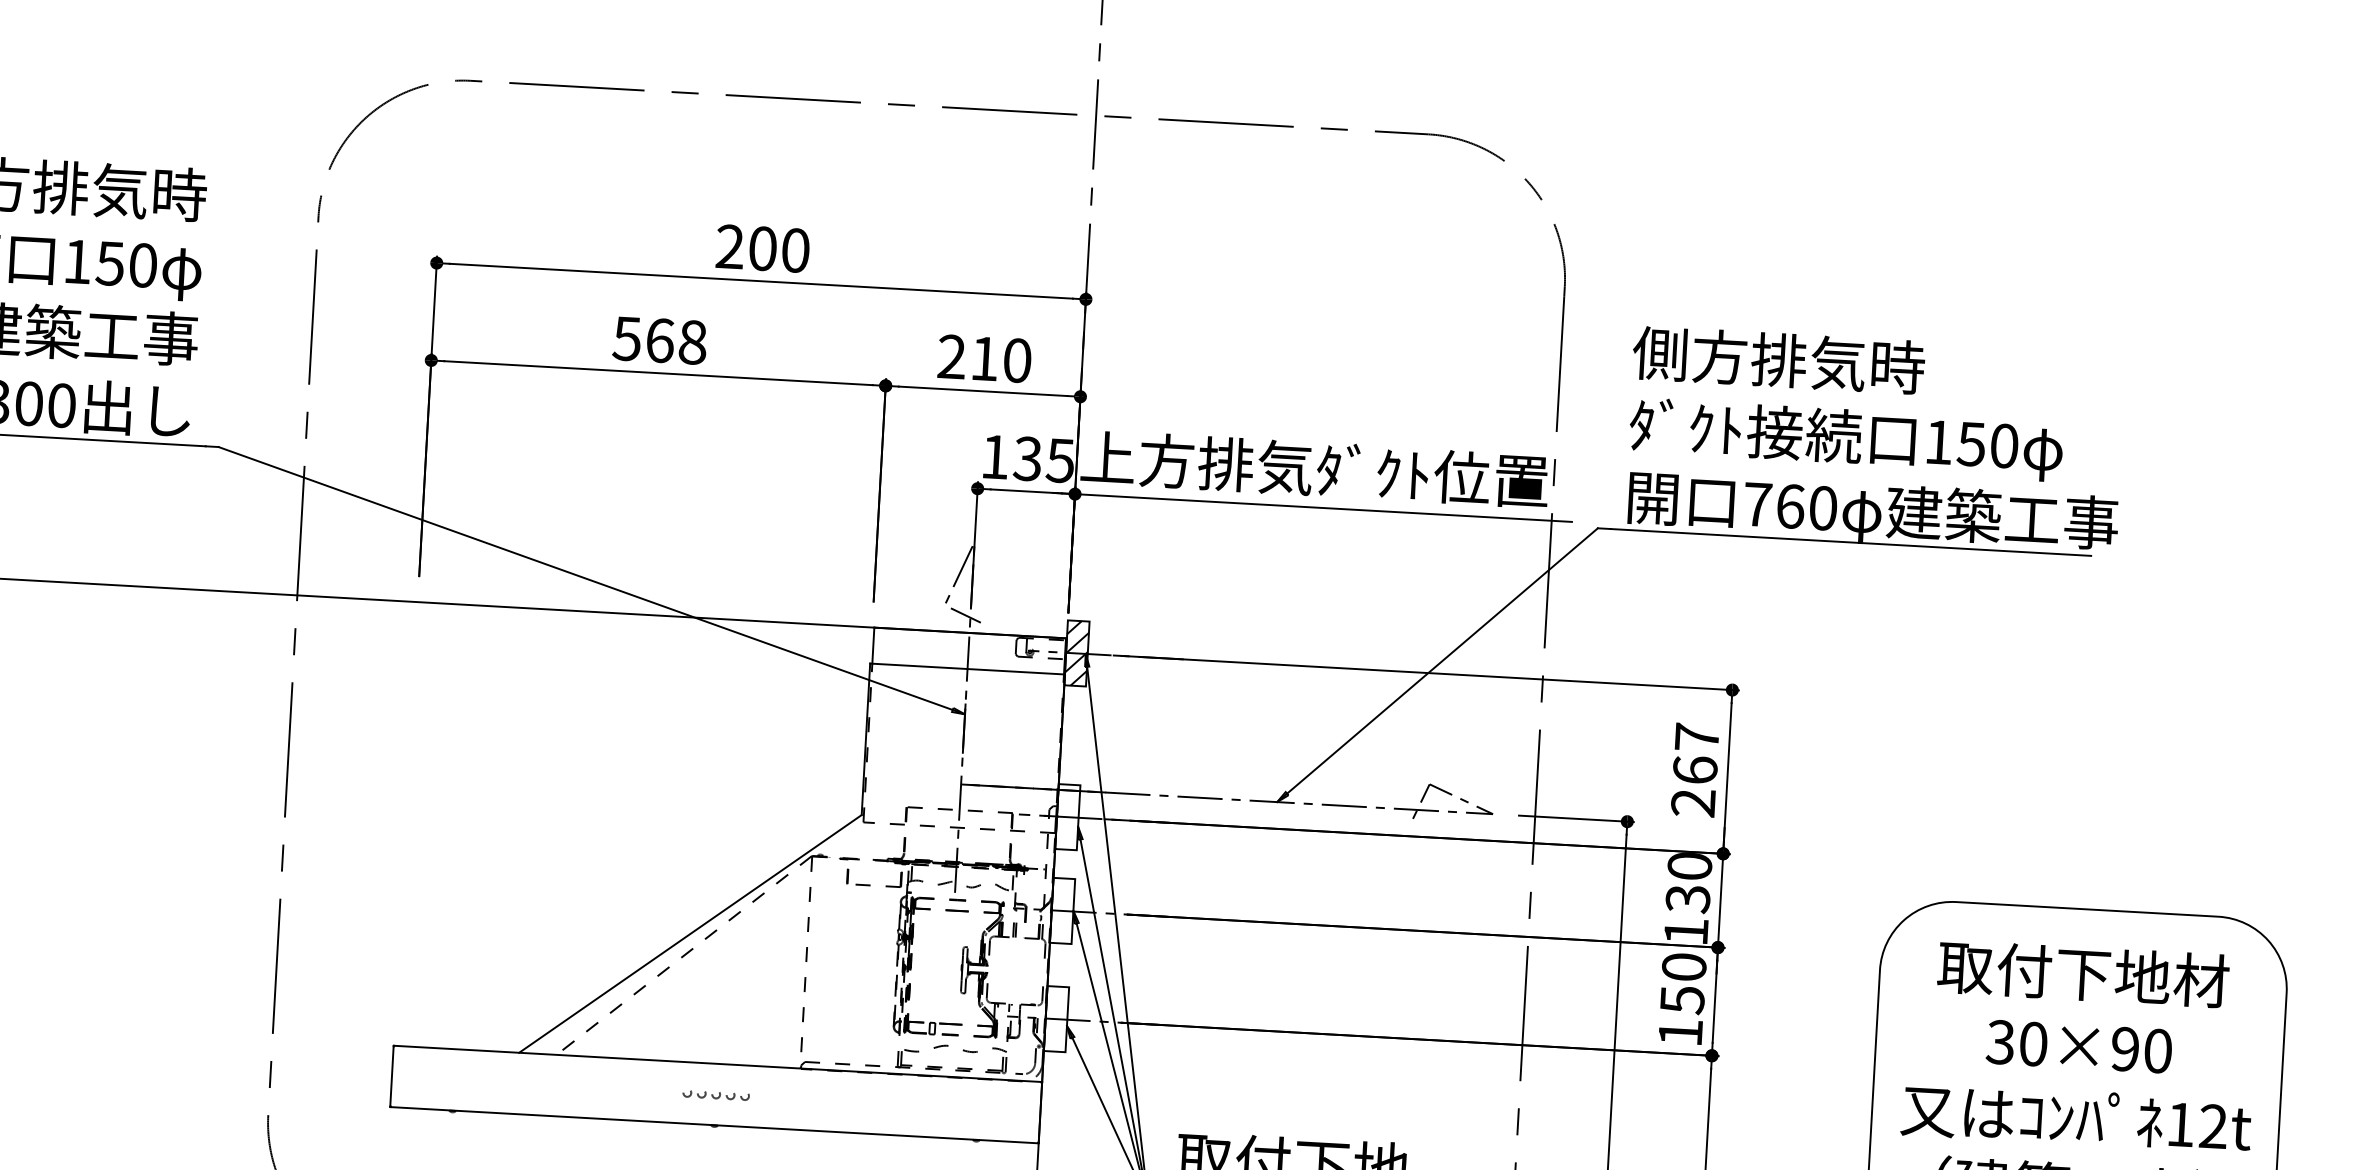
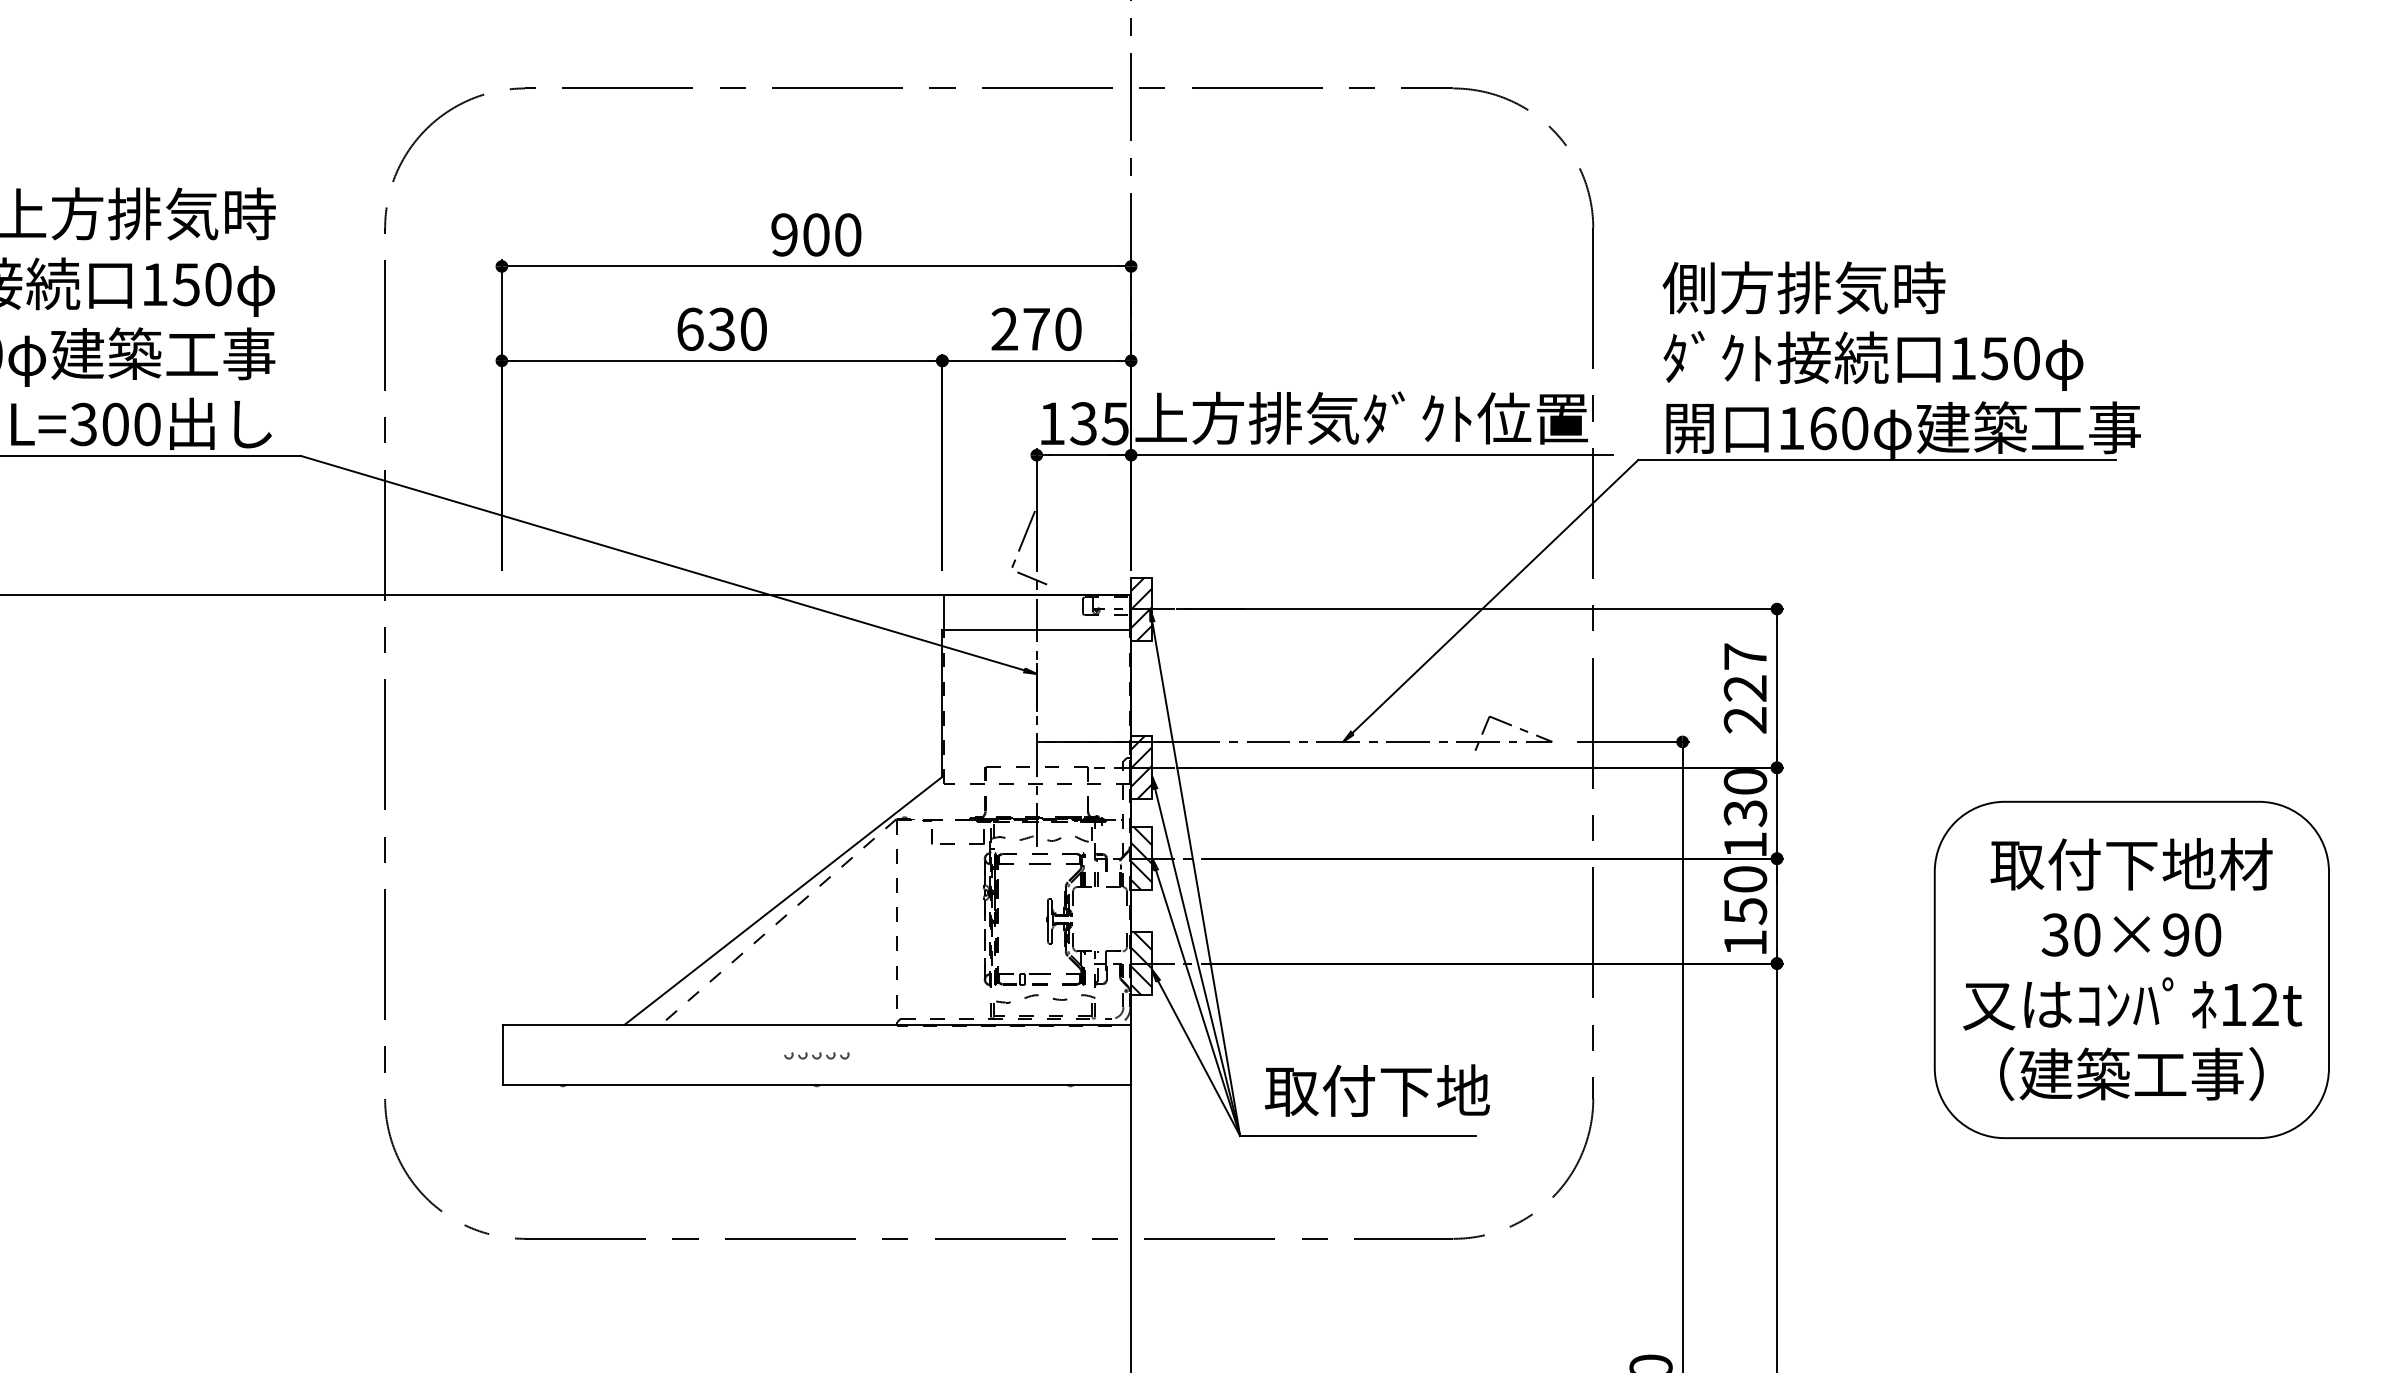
text: (730, 246) -> (784, 234), 200 -> 900
text: (659, 339) -> (721, 328), 568 -> 630
text: (984, 358) -> (1036, 329), 210 -> 270
text: (1757, 504) -> (1791, 428), 760 -> 160
text: (1695, 770) -> (1745, 688), 267 -> 227
hatch: (1067, 816) -> (1141, 767), added
hatch: (1062, 910) -> (1141, 858), added
hatch: (1056, 1019) -> (1141, 963), added

